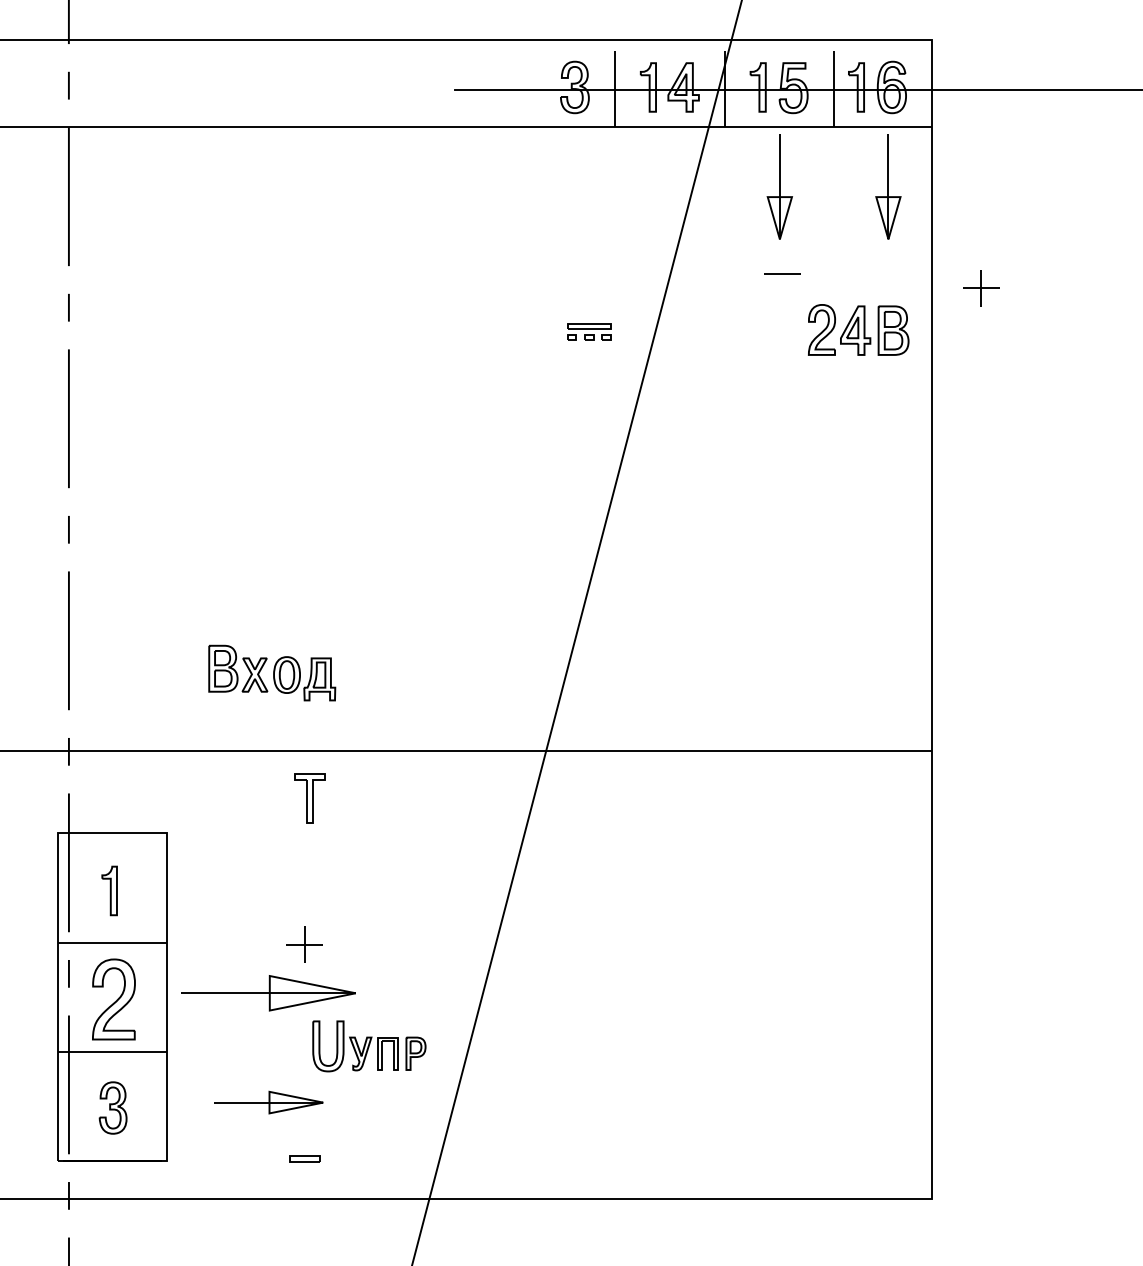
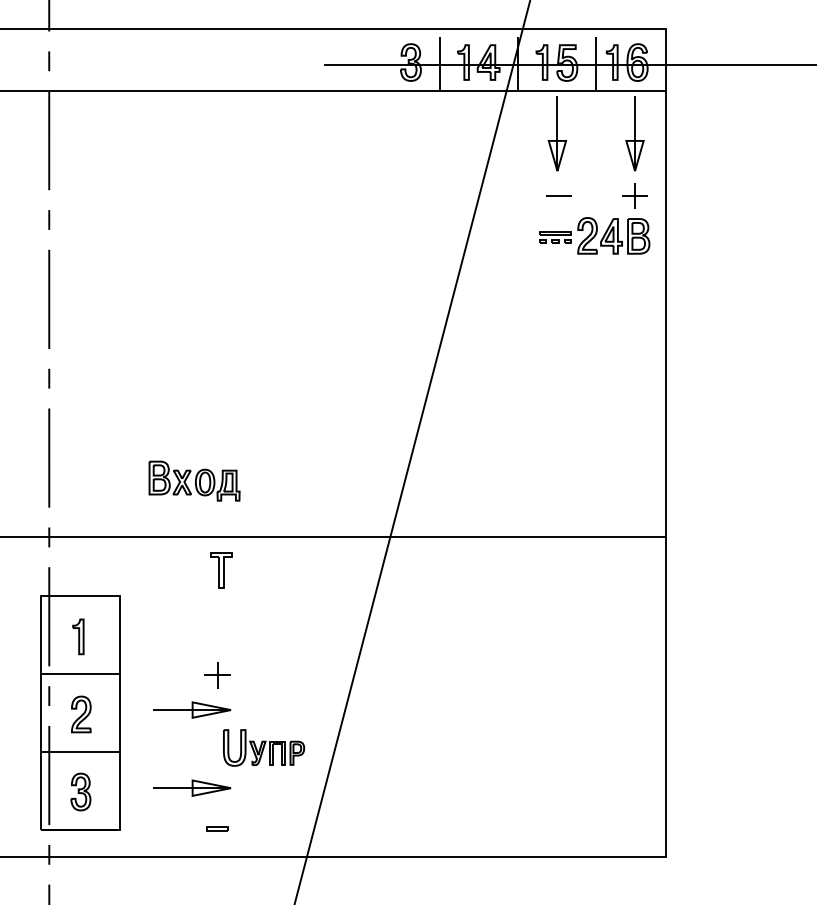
part: (981, 288) -> (635, 196), moved
part: (589, 331) -> (555, 236), moved
part: (268, 993) -> (191, 710), size x0.62
part: (113, 999) -> (81, 714), size x0.62

